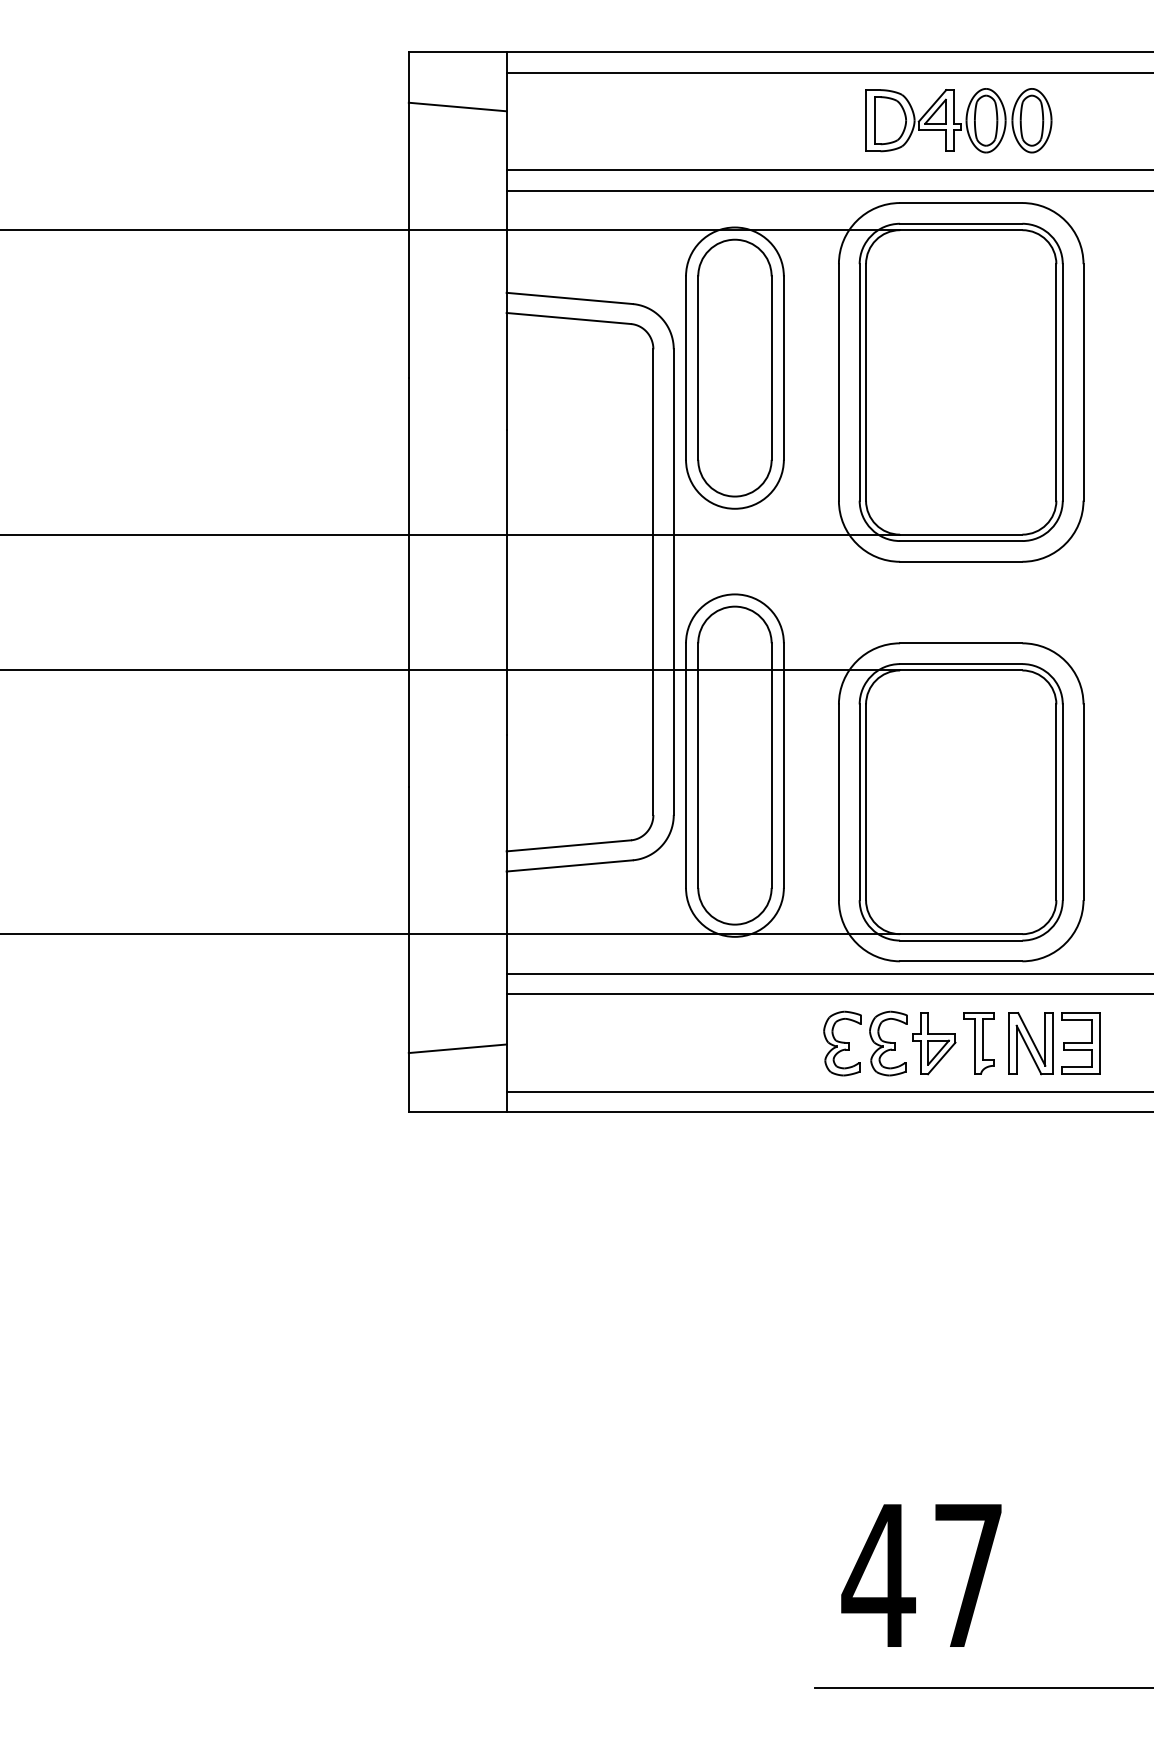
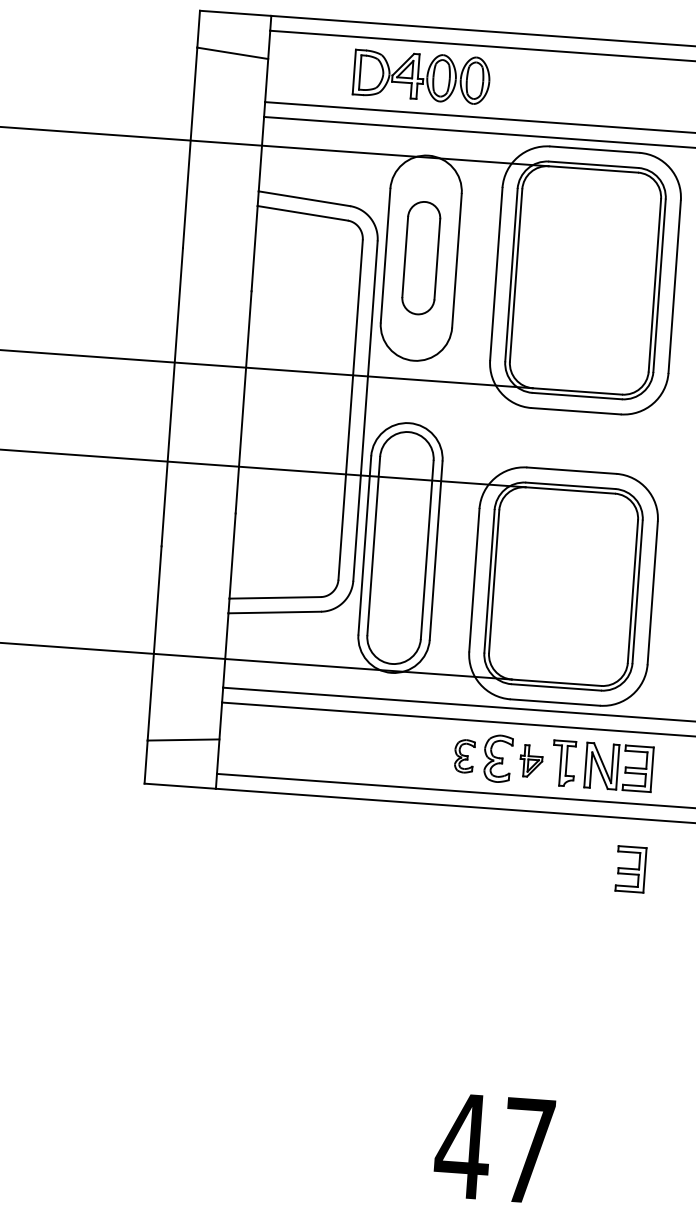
part: (958, 120) -> (421, 76), moved
part: (734, 367) -> (420, 257), size x0.6
part: (842, 1043) -> (464, 756), size x0.7
part: (934, 1043) -> (531, 761), size x0.7
part: (1080, 1181) -> (630, 869), added

